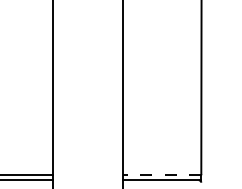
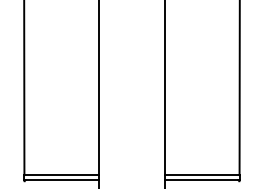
line: (161, 175) -> (201, 175), dashed -> solid

